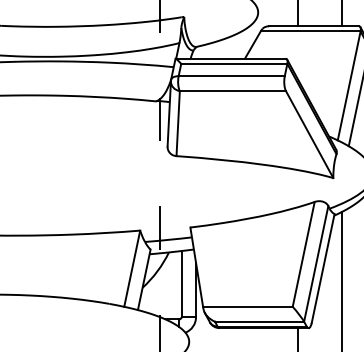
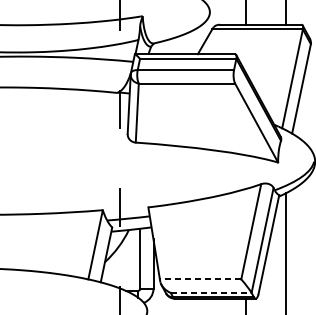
line: (247, 306) -> (200, 279), solid -> dashed
line: (259, 321) -> (211, 292), solid -> dashed

